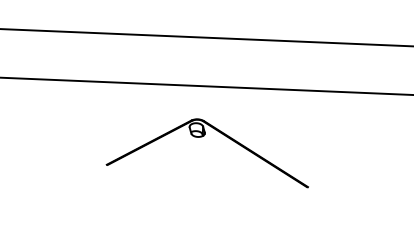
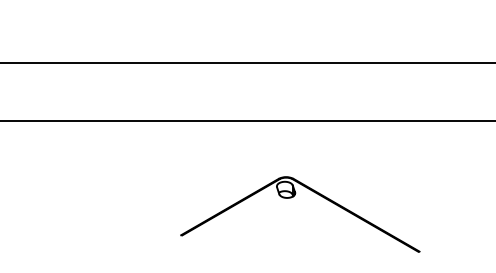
part: (201, 137) -> (291, 198), moved

